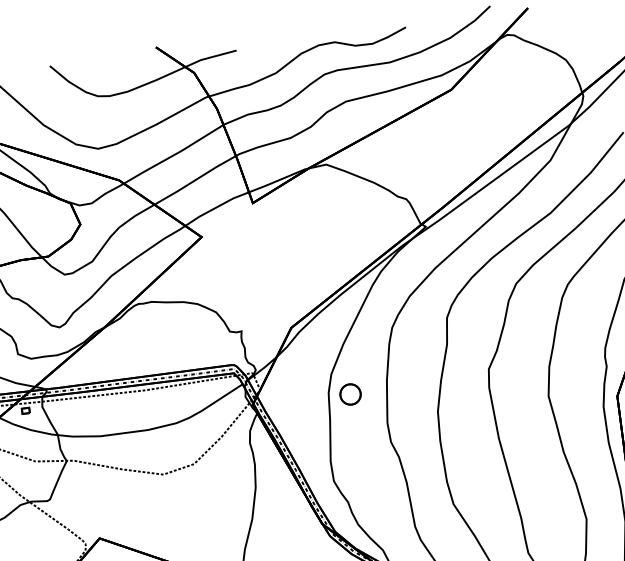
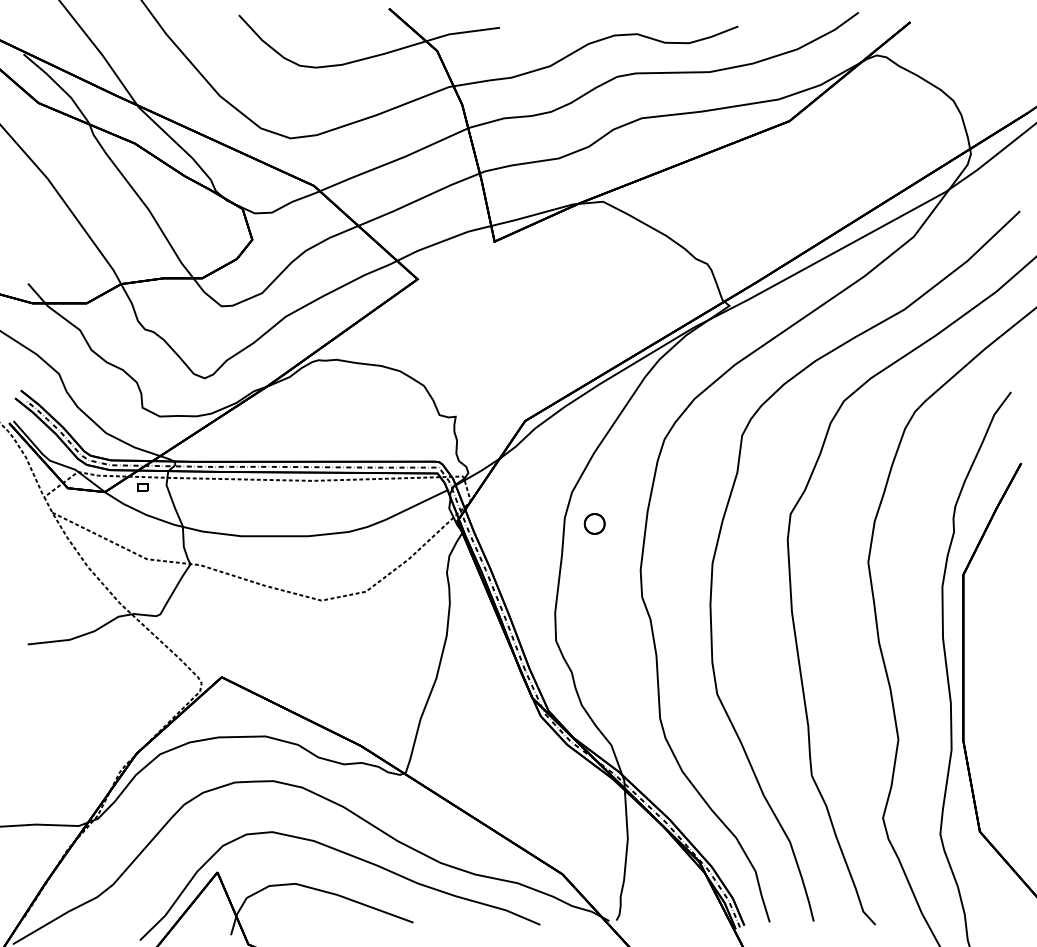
part: (350, 394) -> (594, 523), size x0.7

